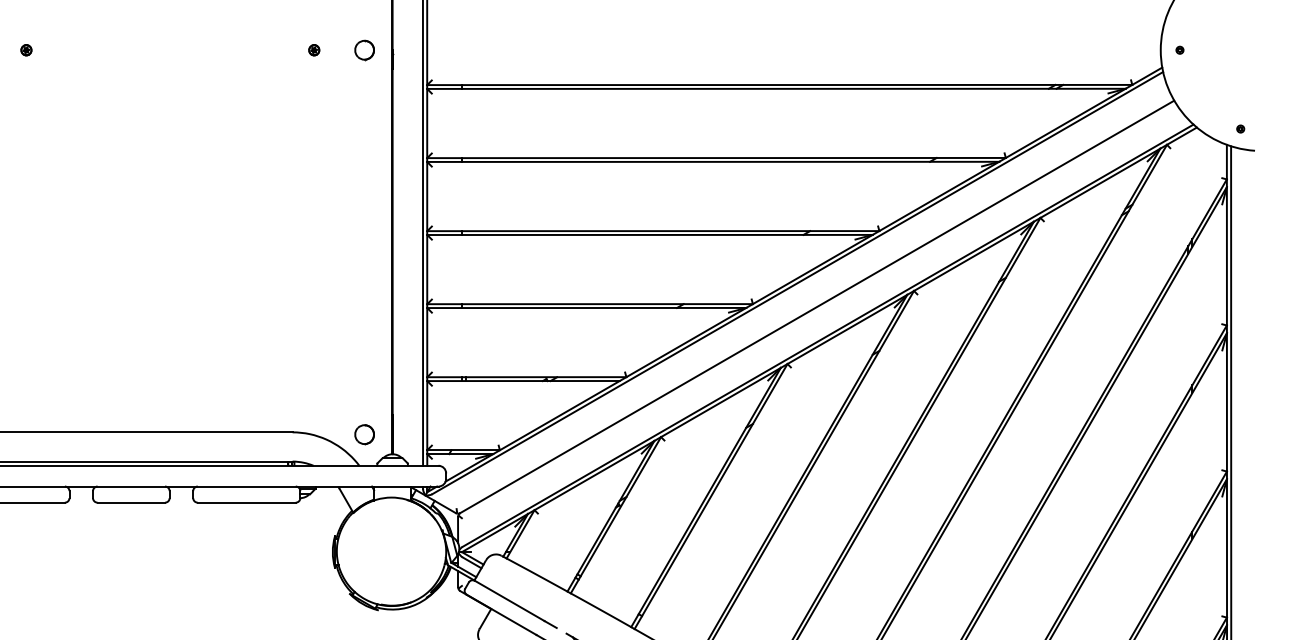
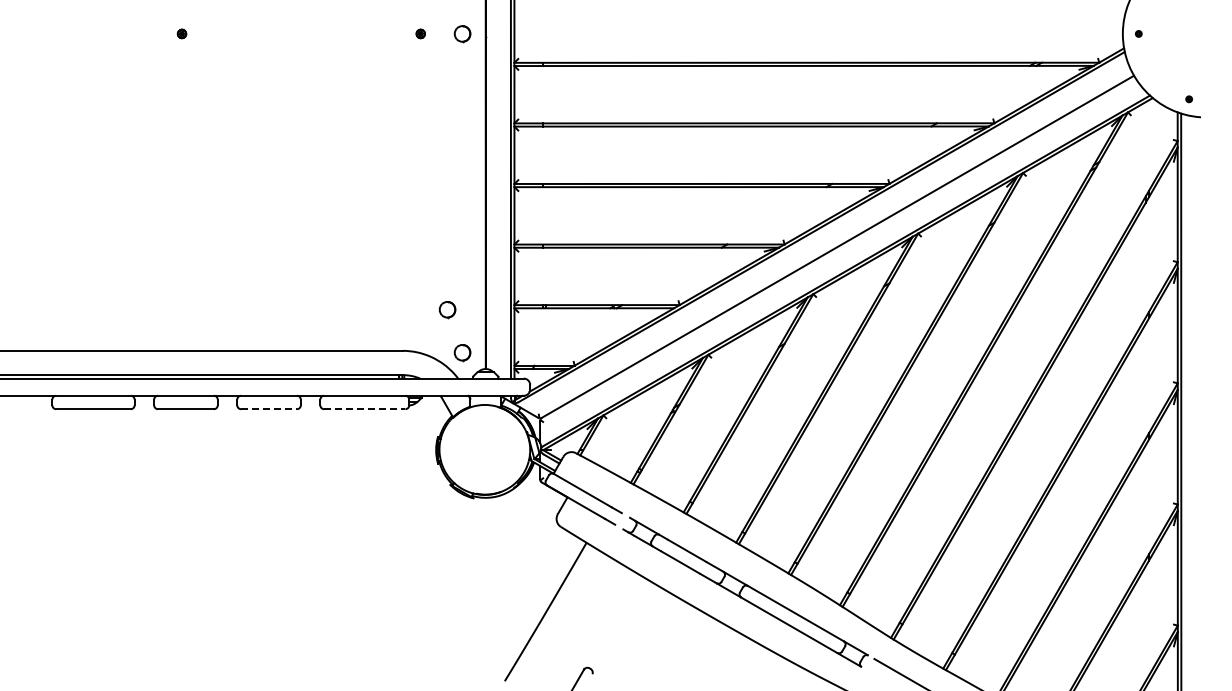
part: (346, 383) -> (447, 310), added
line: (131, 503) -> (269, 409), solid -> dashed
line: (246, 503) -> (364, 409), solid -> dashed

